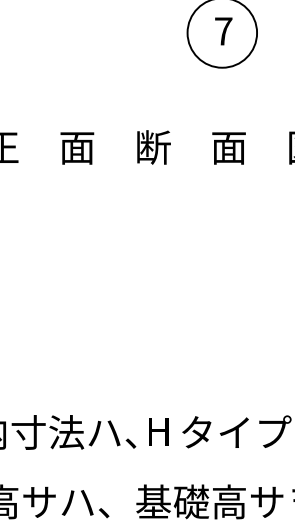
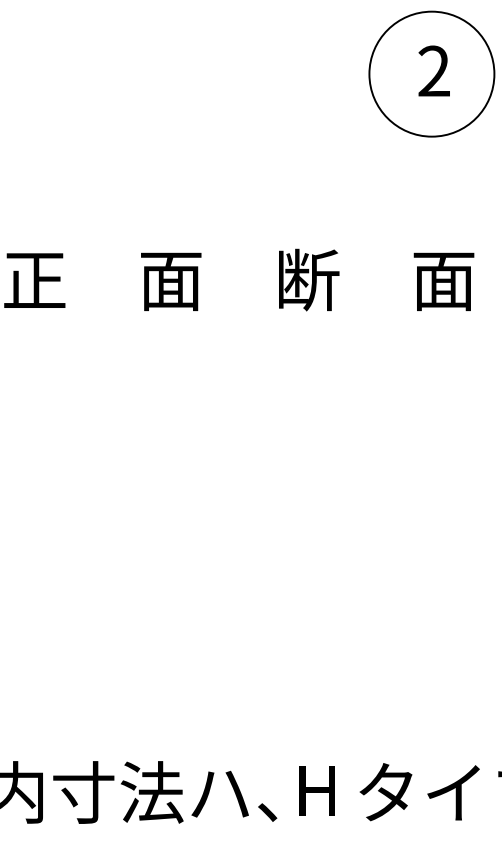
text: (223, 31) -> (434, 71), 7 -> 2

